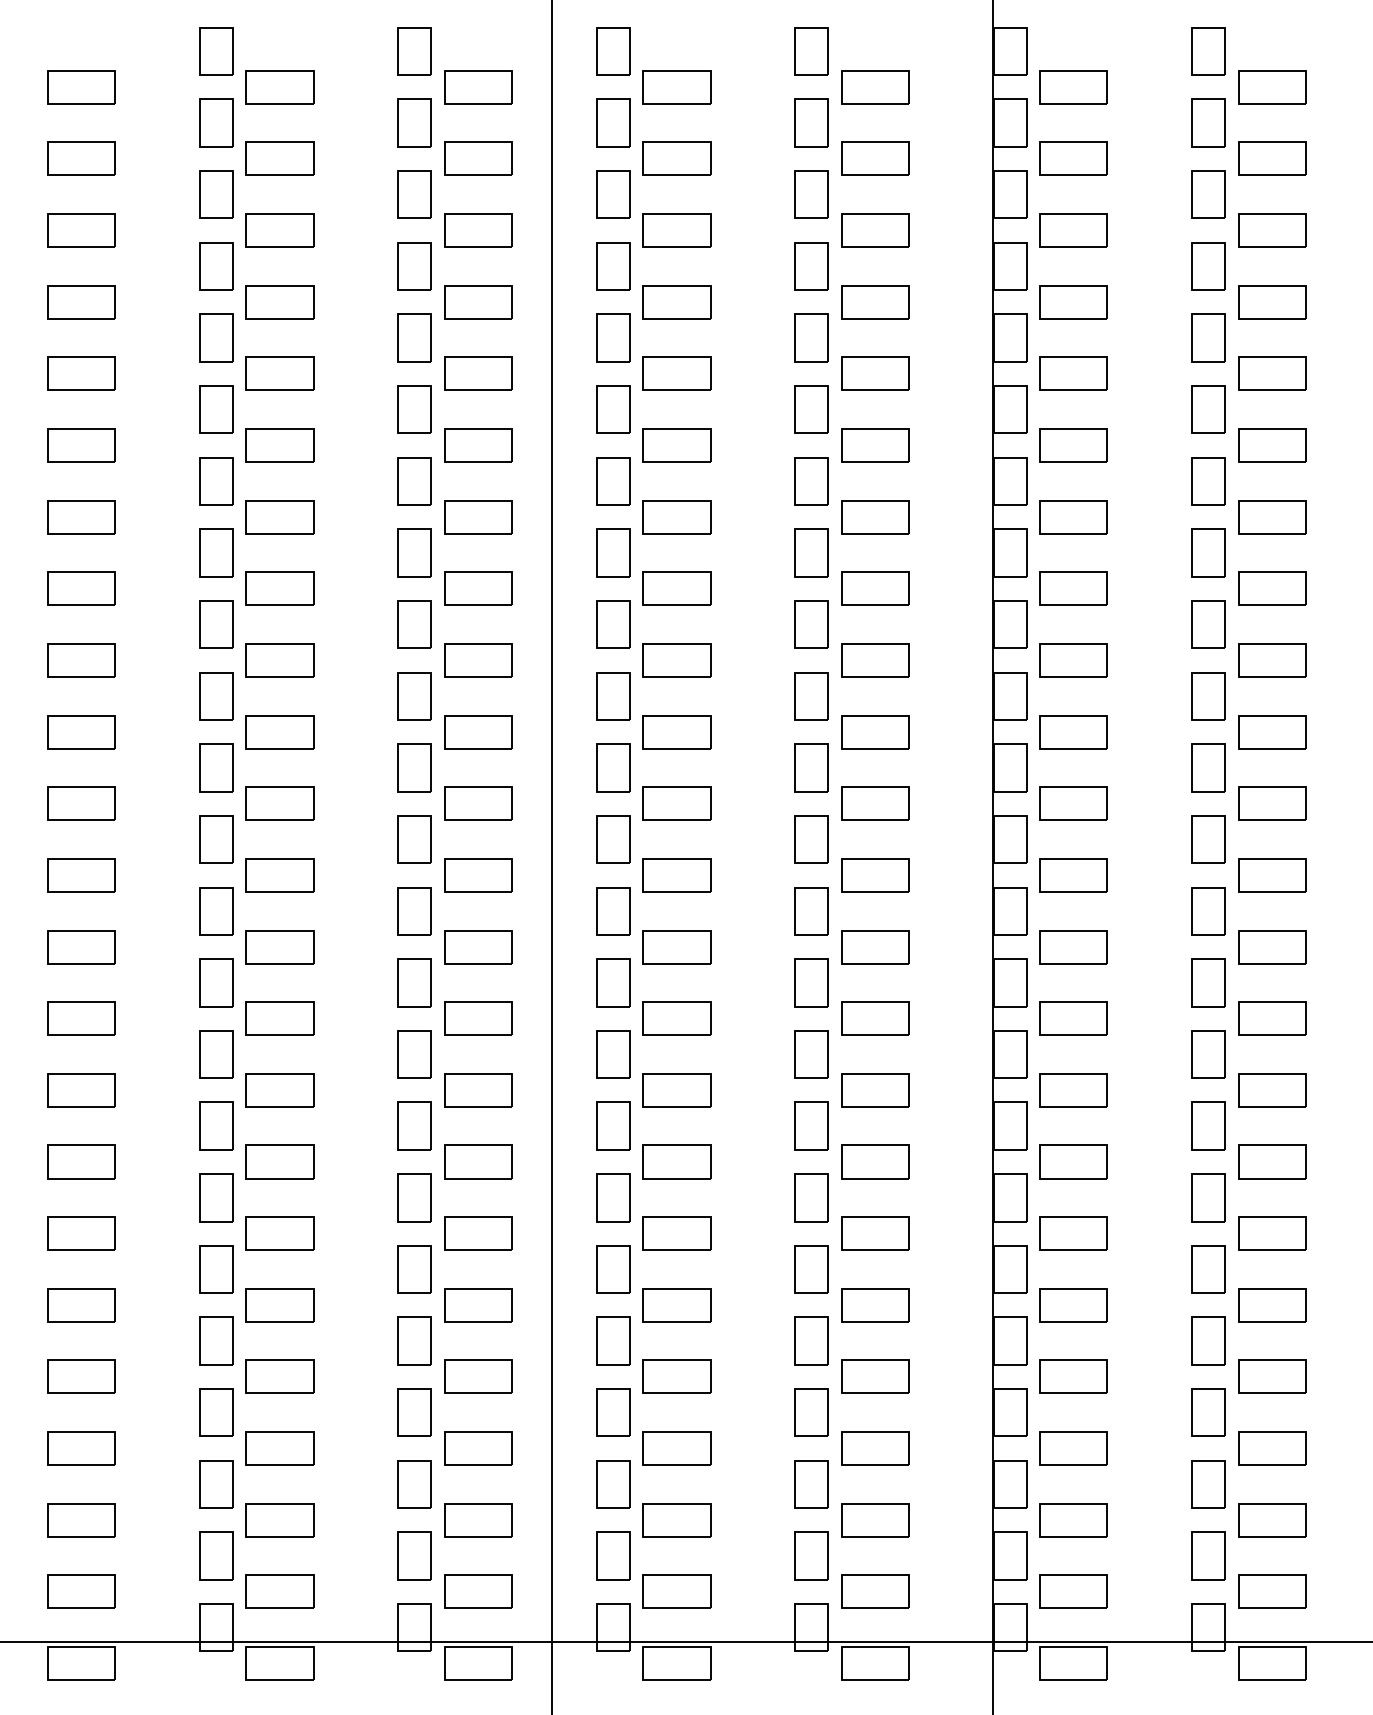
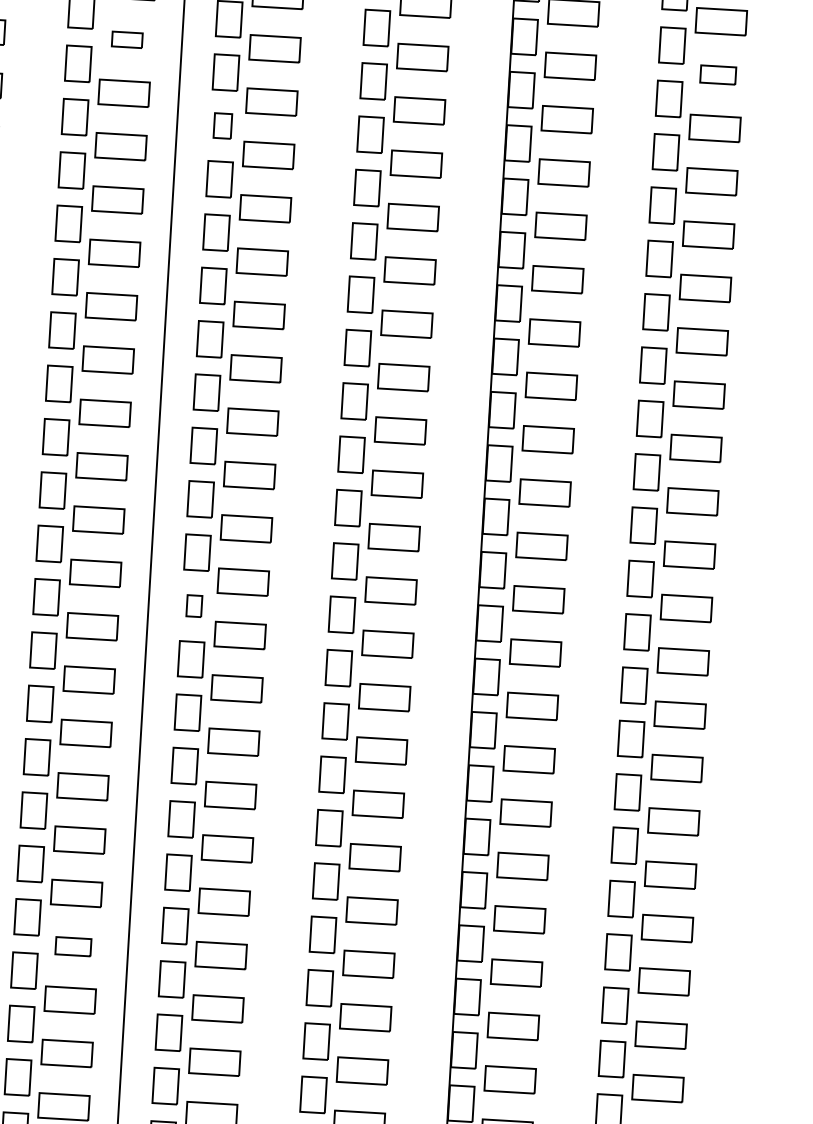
part: (478, 158) -> (127, 39), size x0.6
part: (1272, 158) -> (718, 74), size x0.7
part: (613, 266) -> (223, 126), size x0.7
part: (613, 911) -> (194, 606), size x0.6
part: (478, 1376) -> (73, 946), size x0.7

